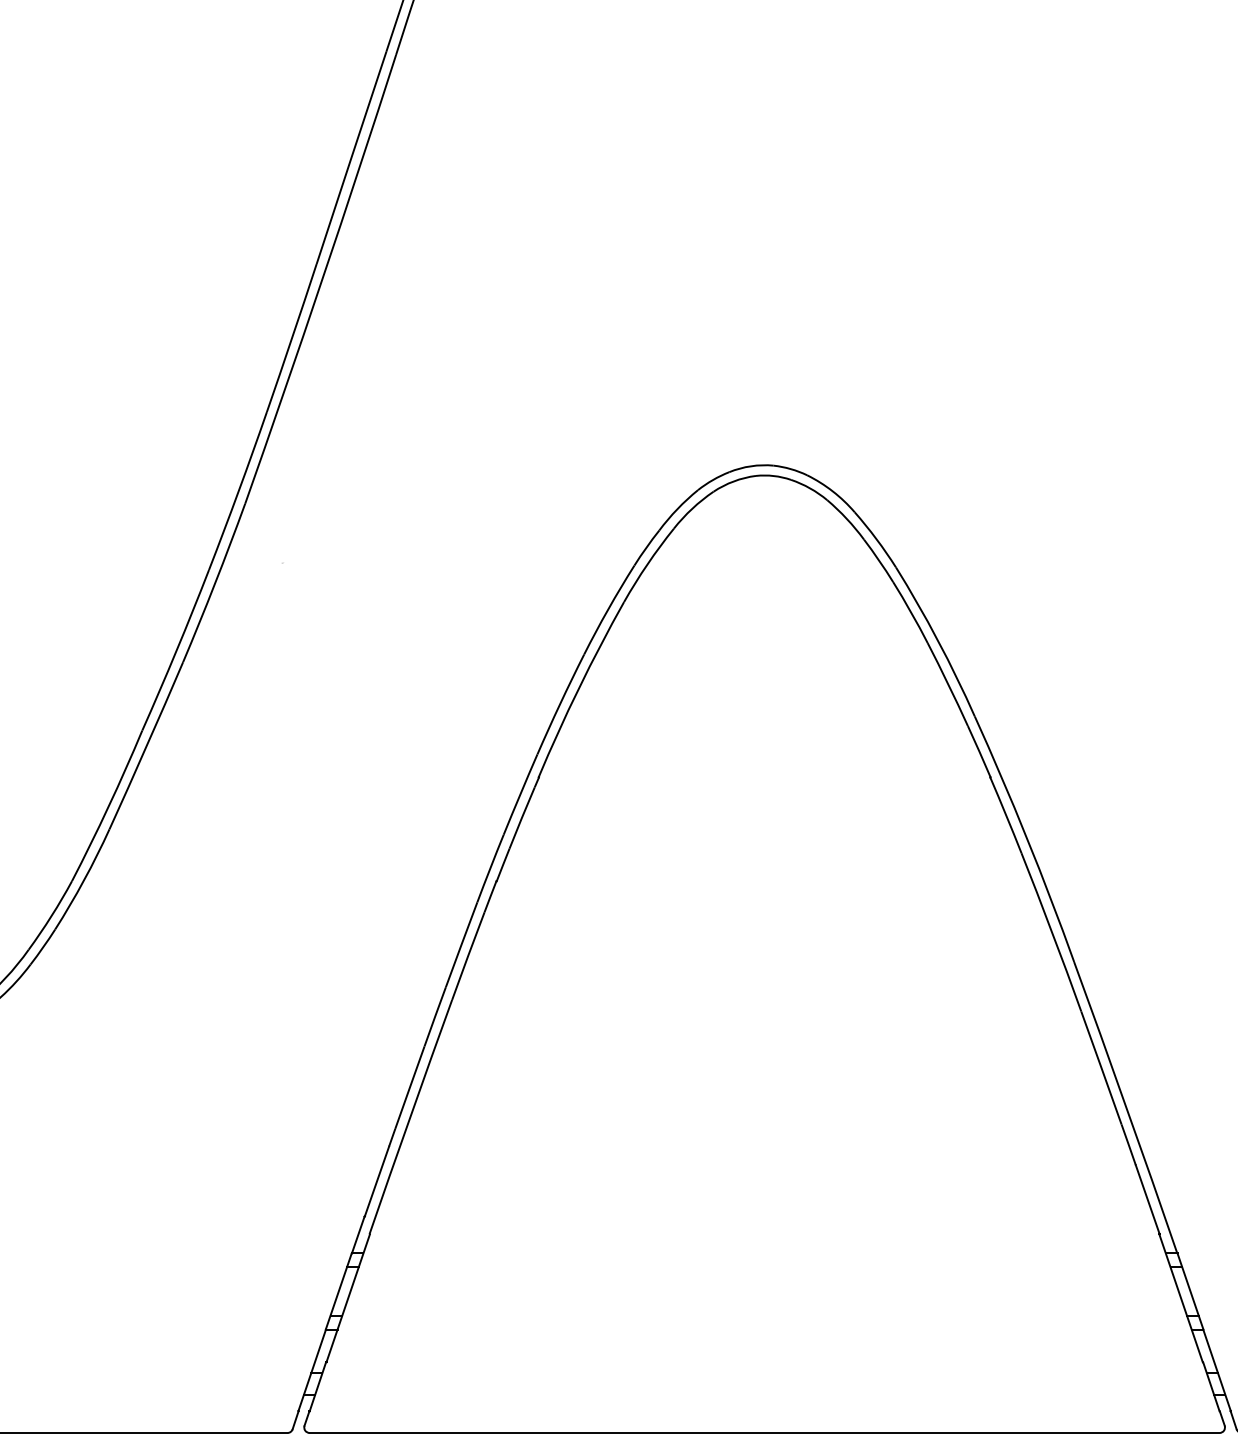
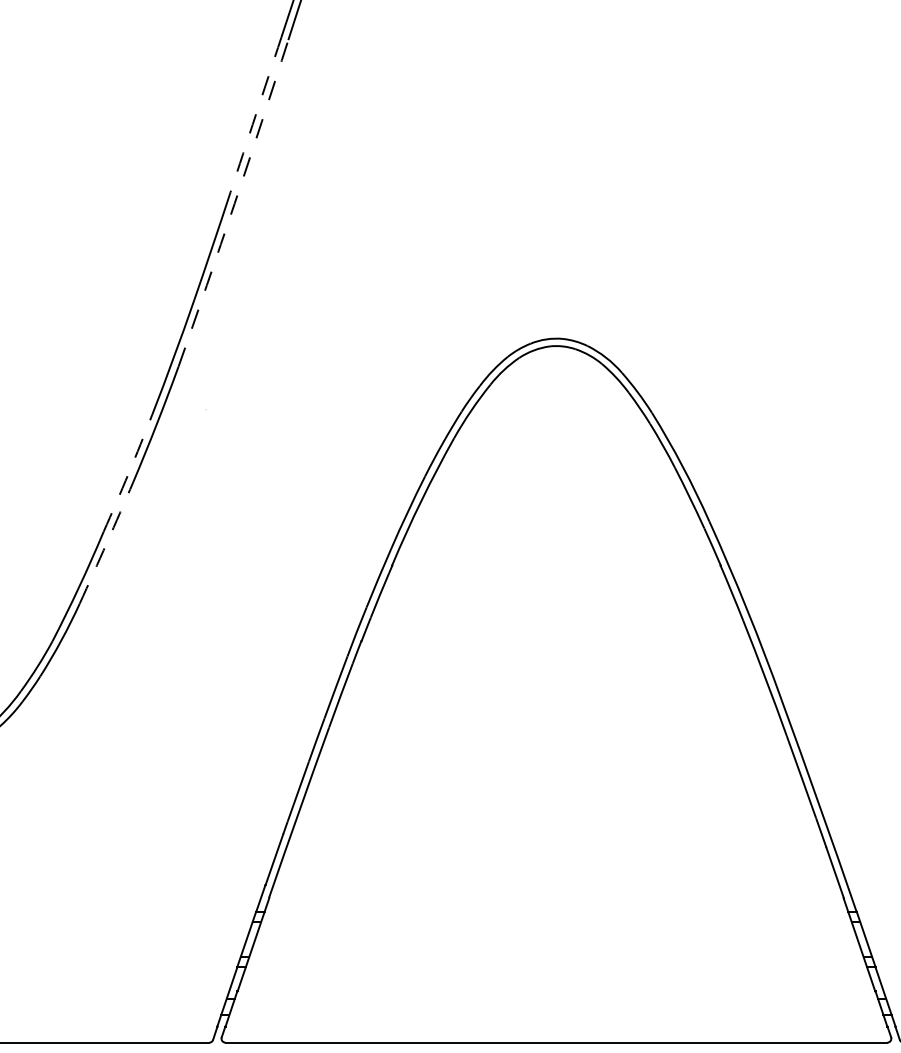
arc: (351, 157) -> (255, 114), solid -> dashed
arc: (322, 279) -> (234, 203), solid -> dashed
arc: (176, 650) -> (128, 473), solid -> dashed
arc: (146, 745) -> (106, 542), solid -> dashed

